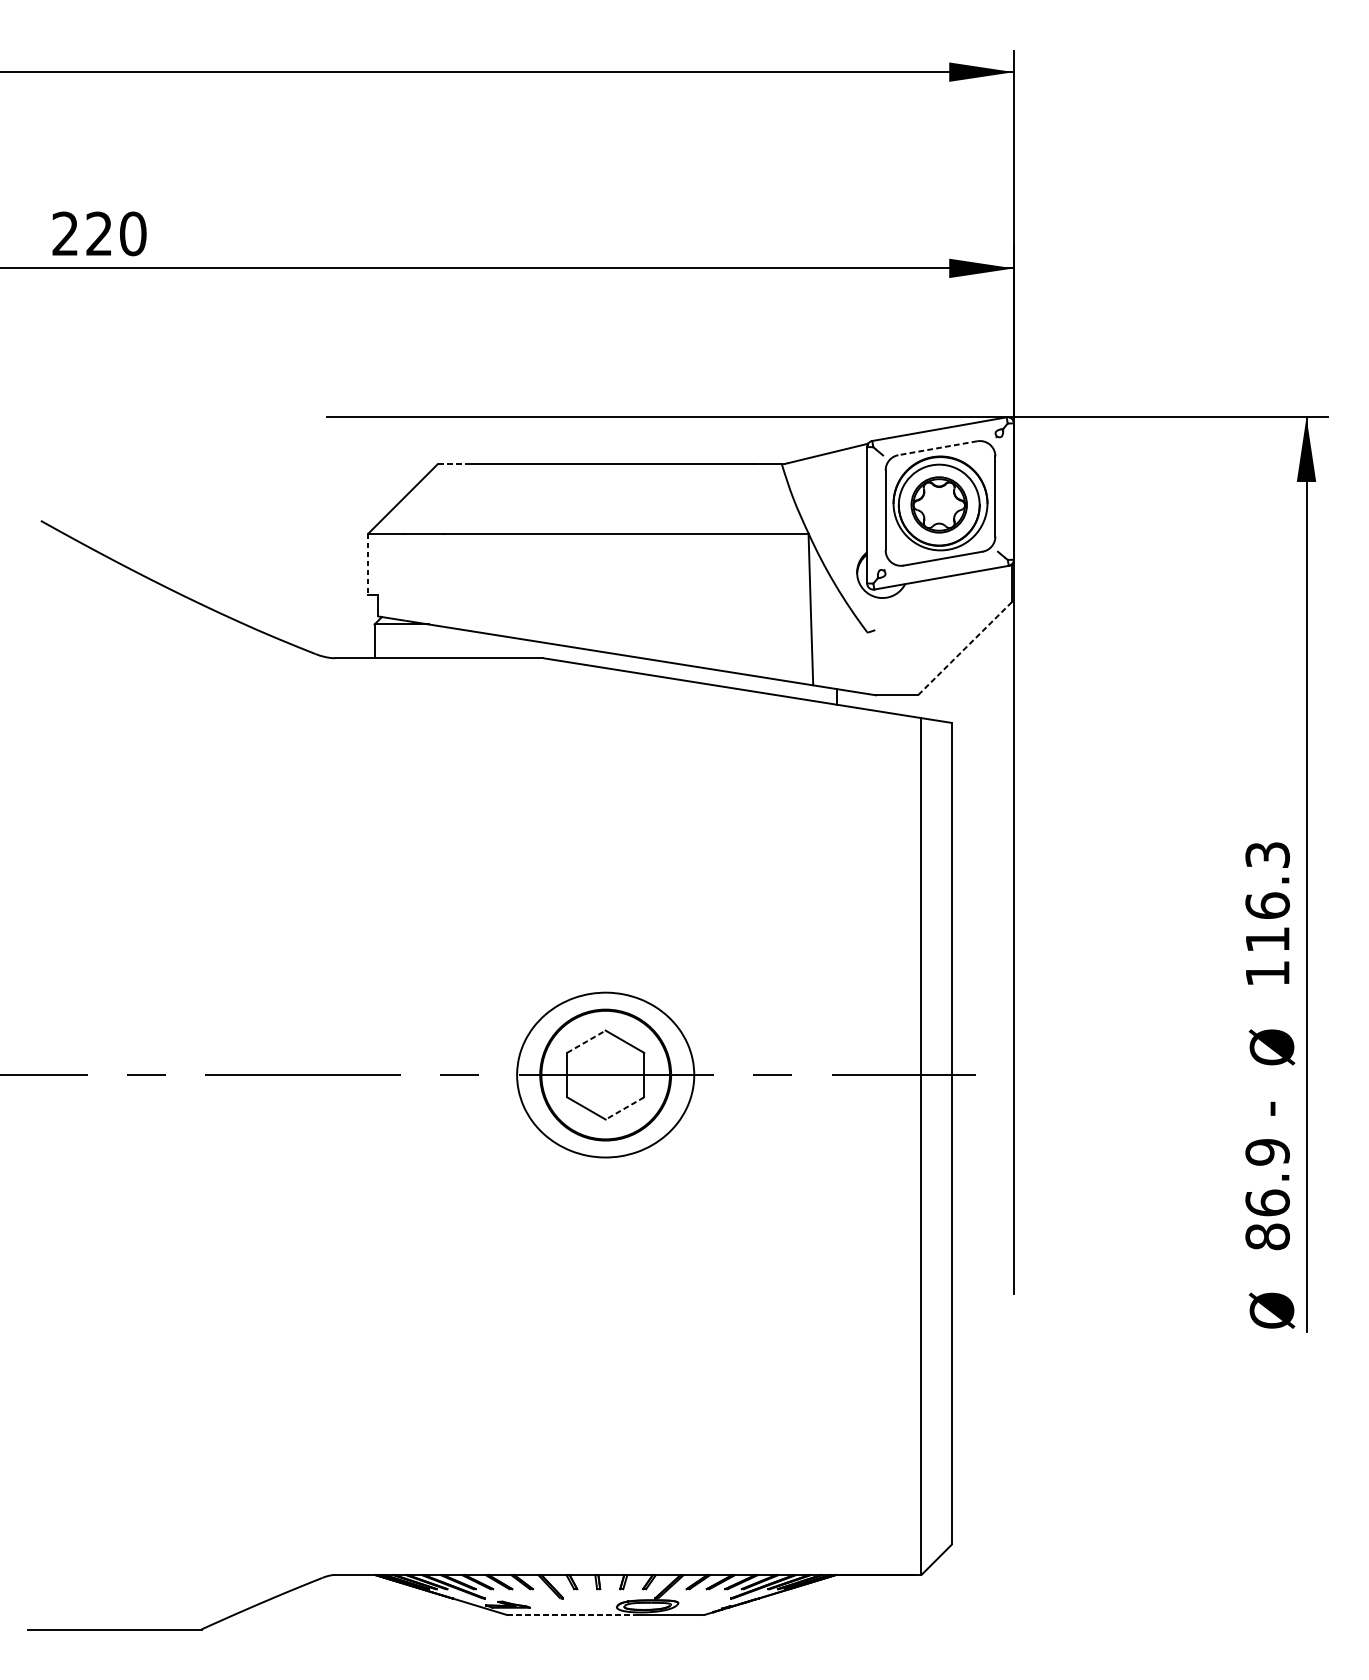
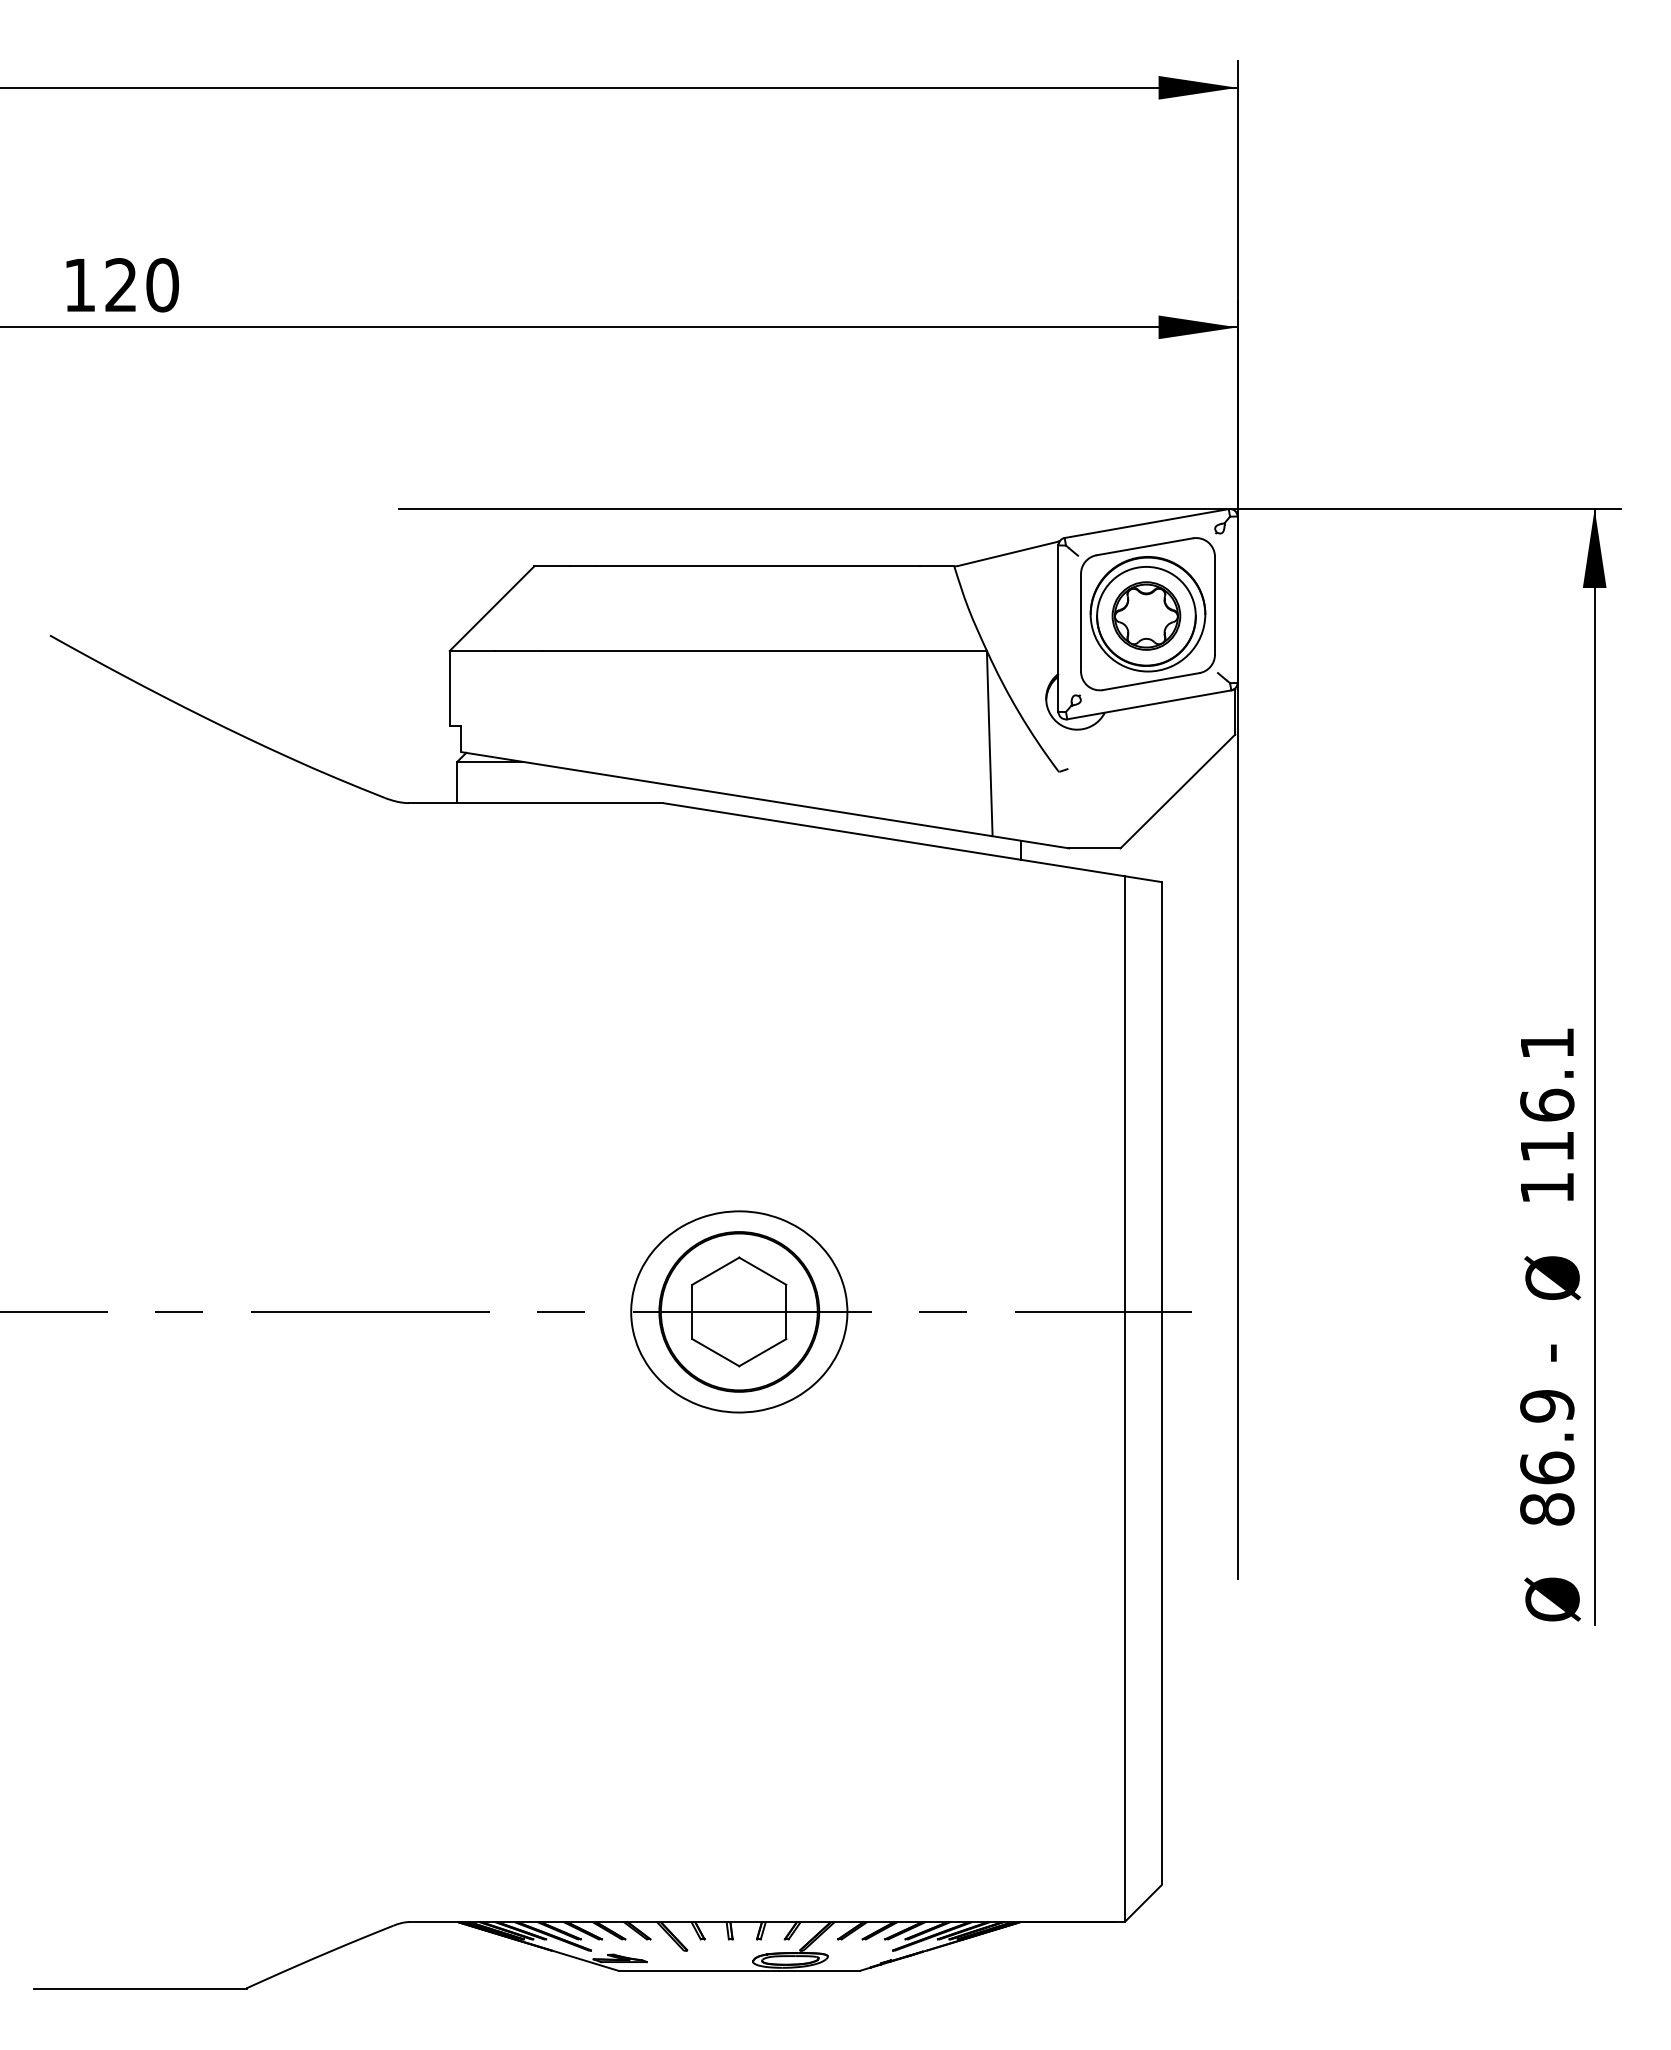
text: (65, 233) -> (79, 284), 220 -> 120
line: (937, 447) -> (1144, 546), dashed -> solid
line: (452, 464) -> (552, 566), dashed -> solid
line: (368, 564) -> (449, 688), dashed -> solid
line: (964, 648) -> (1177, 791), dashed -> solid
text: (1267, 855) -> (1547, 1043), 116.3 -> 116.1
line: (587, 1041) -> (716, 1270), dashed -> solid
line: (624, 1108) -> (762, 1352), dashed -> solid
line: (573, 1614) -> (699, 1970), dashed -> solid

